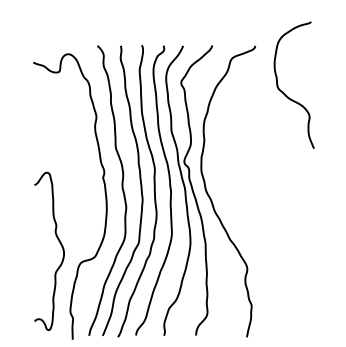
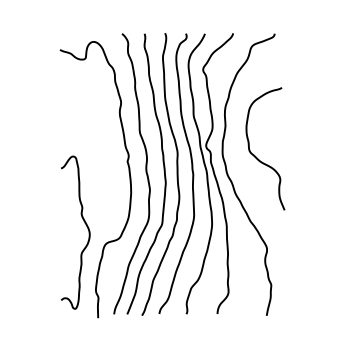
curve: (284, 93) -> (256, 156), moved

